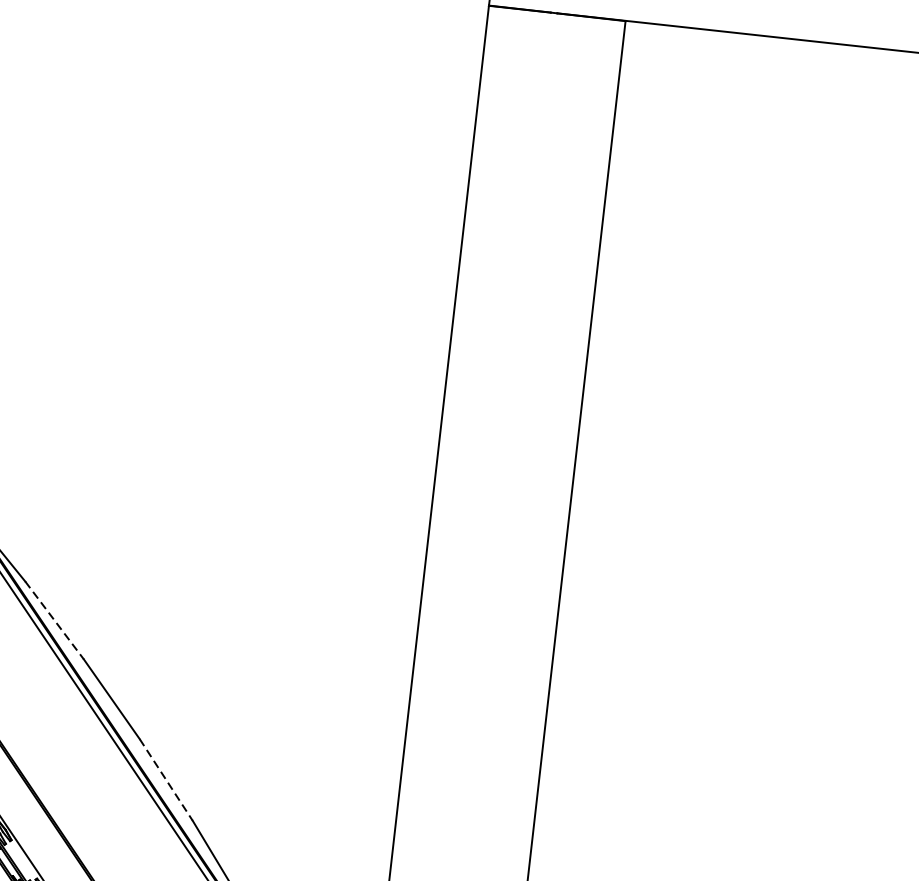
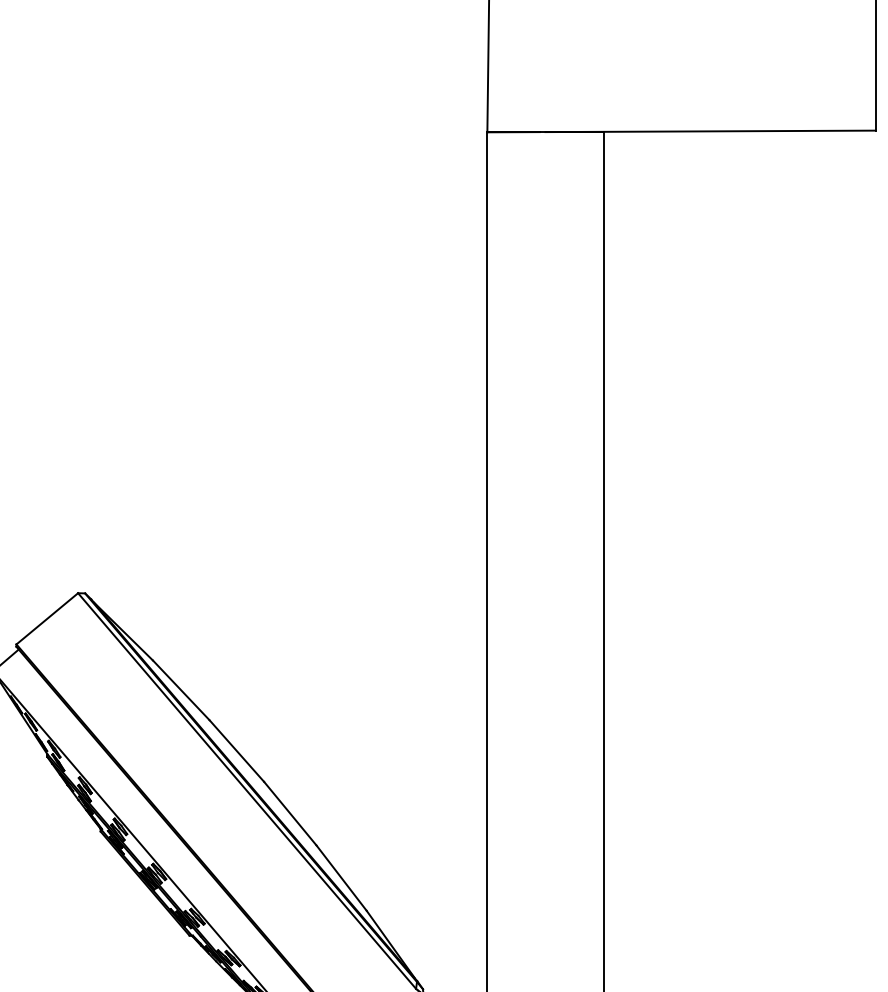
line: (54, 620) -> (181, 690), dashed -> solid
line: (166, 780) -> (290, 814), dashed -> solid

